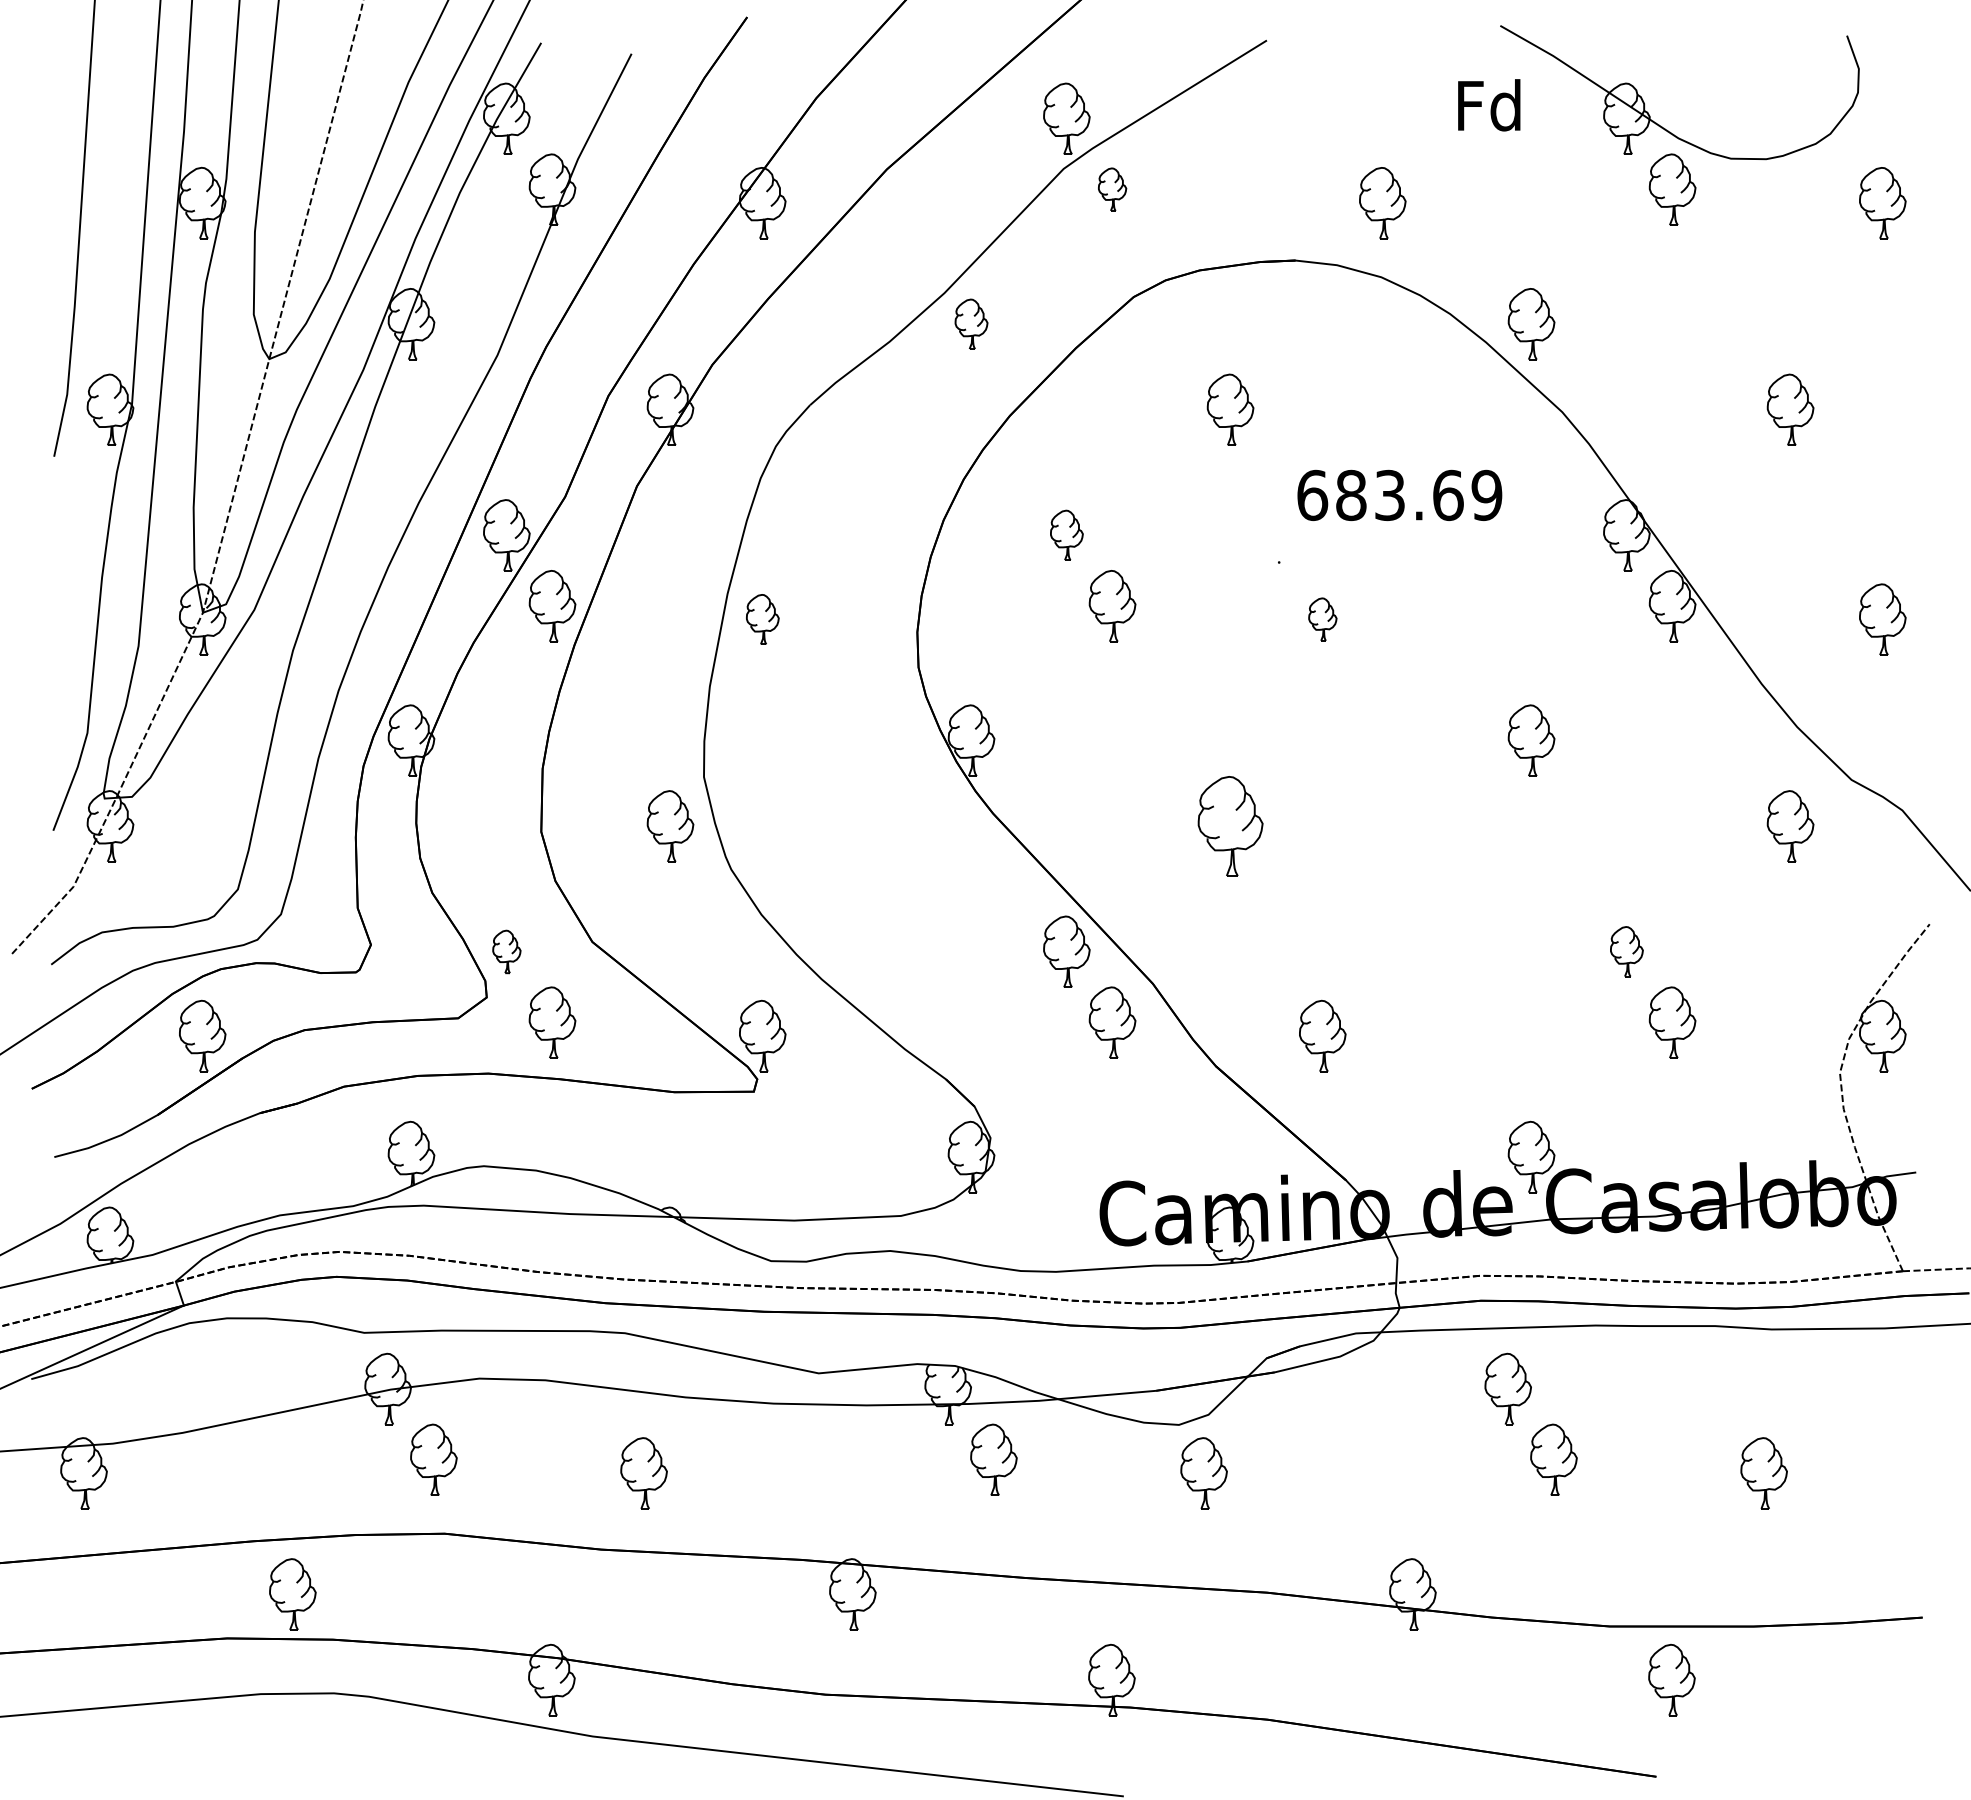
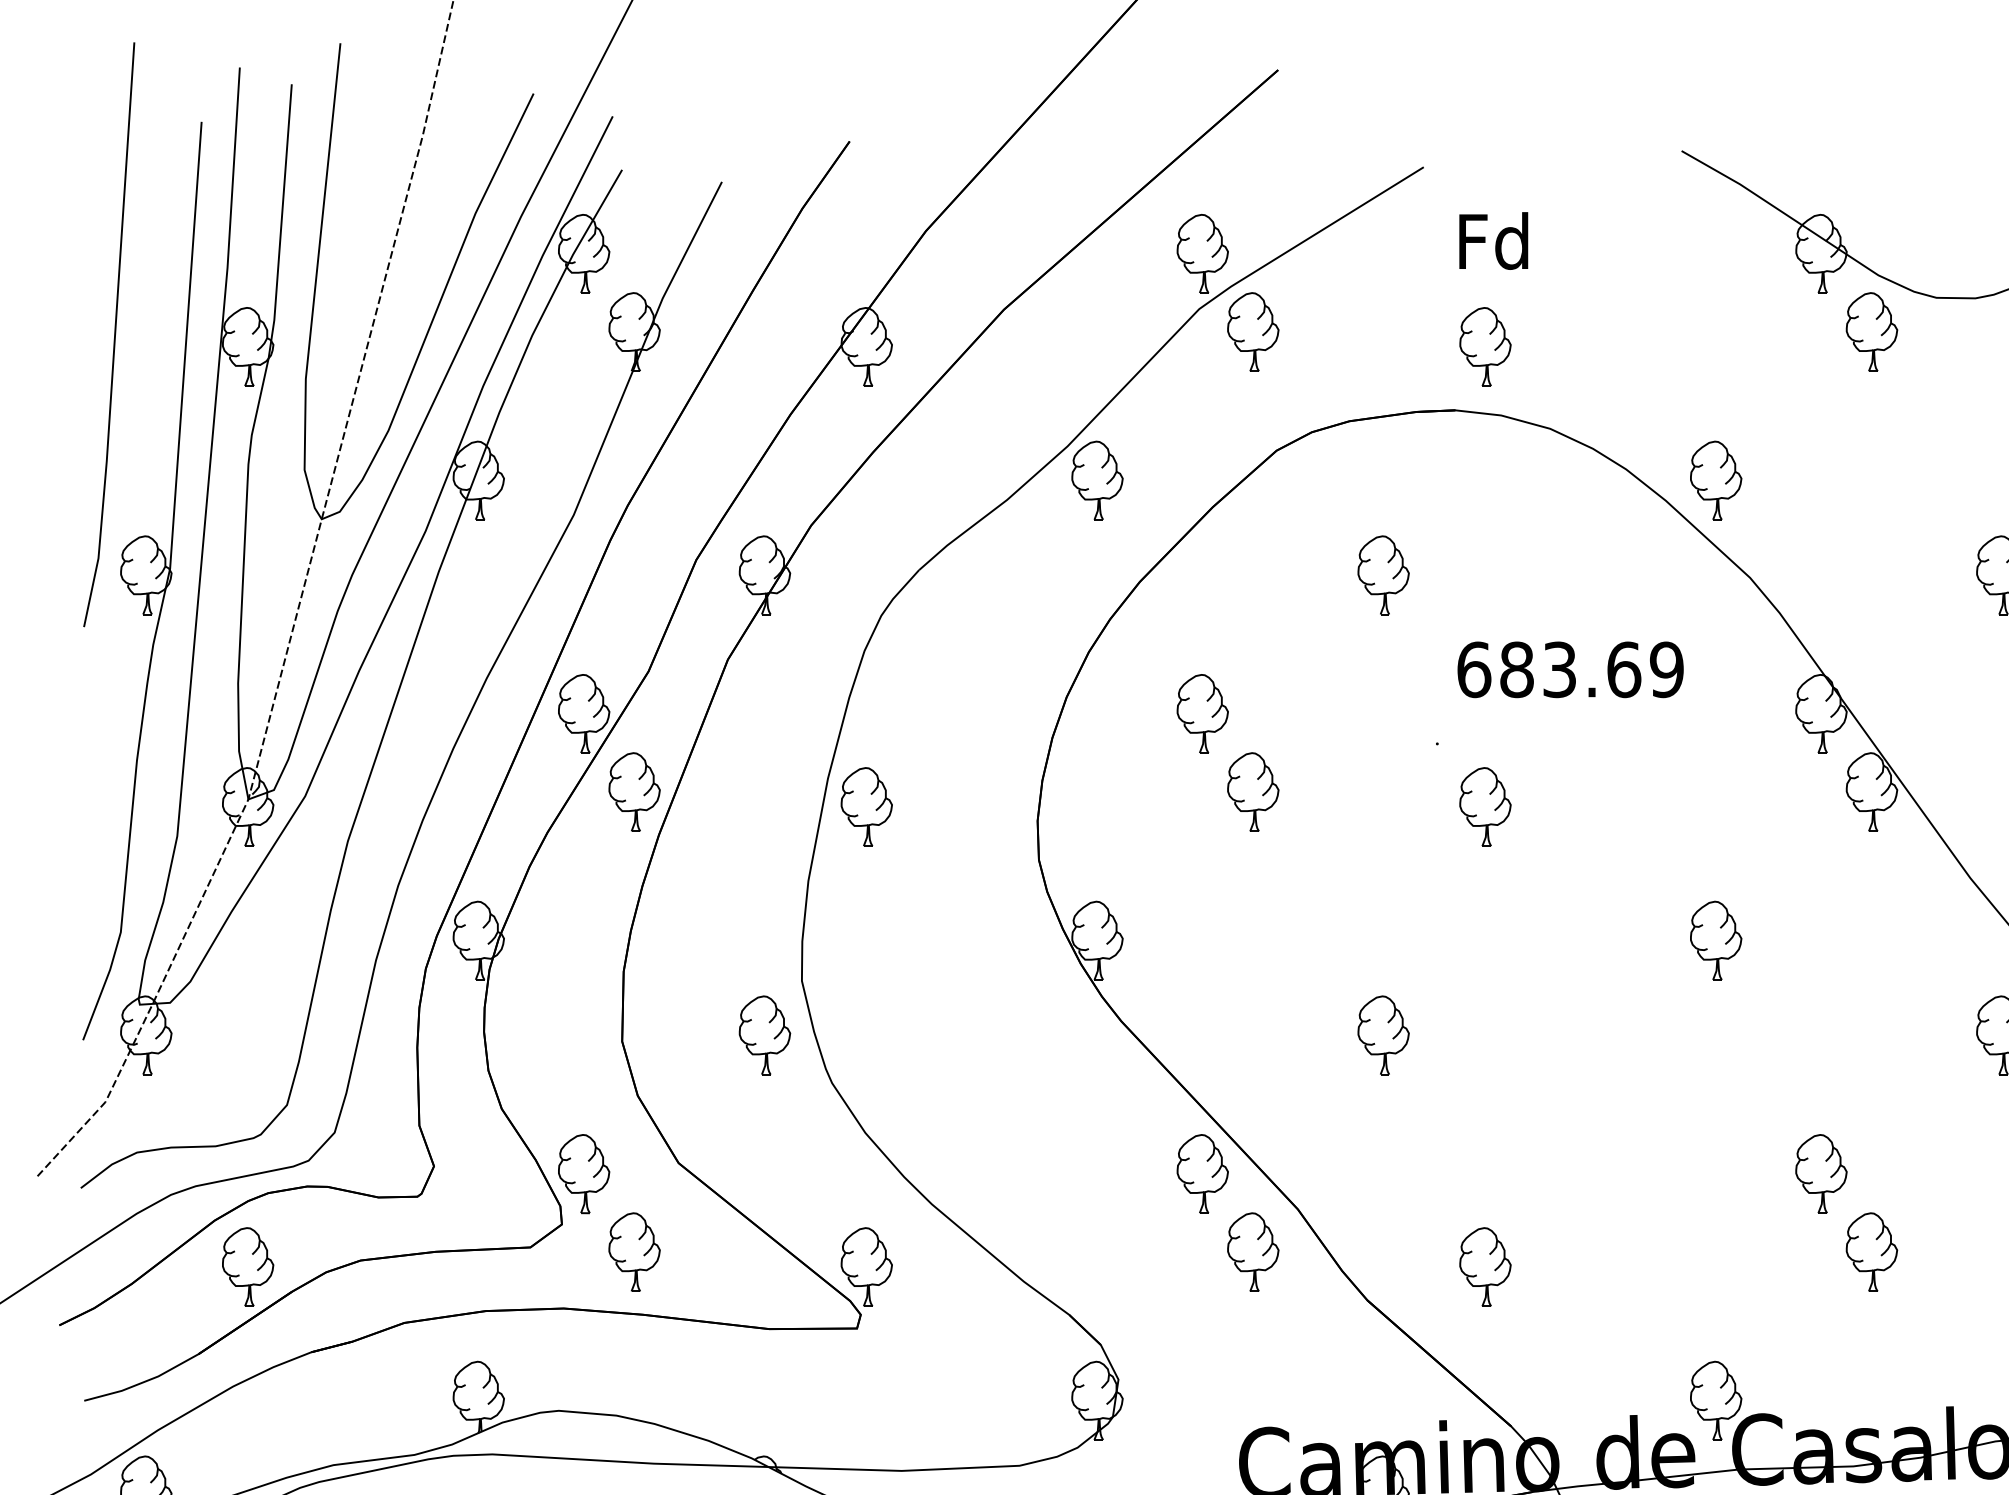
text: (1489, 105) -> (1494, 241), moved
part: (1112, 189) -> (1253, 331), size x1.67
part: (1382, 203) -> (1485, 347), moved
part: (971, 324) -> (1097, 480), size x1.43
part: (1066, 535) -> (1202, 714), size x1.43
part: (762, 619) -> (866, 806), size x1.43
part: (1322, 619) -> (1485, 806), size x1.67
part: (1230, 826) -> (1383, 1035), size x0.71
part: (506, 951) -> (583, 1173), size x1.67
part: (1626, 951) -> (1821, 1173), size x1.43

